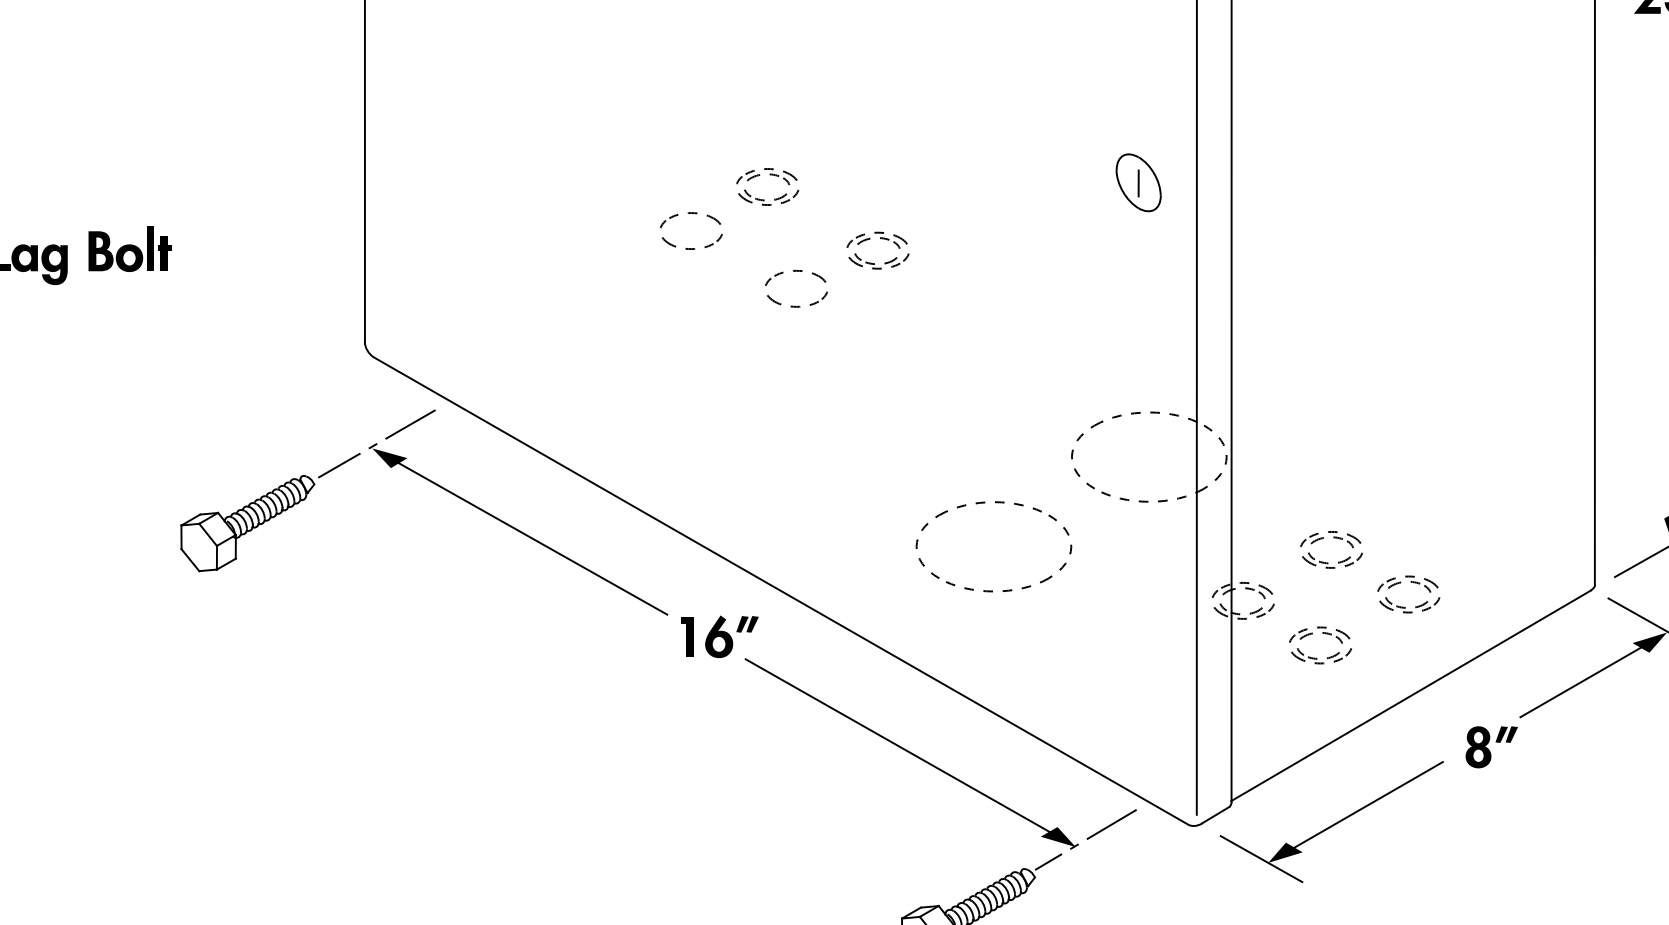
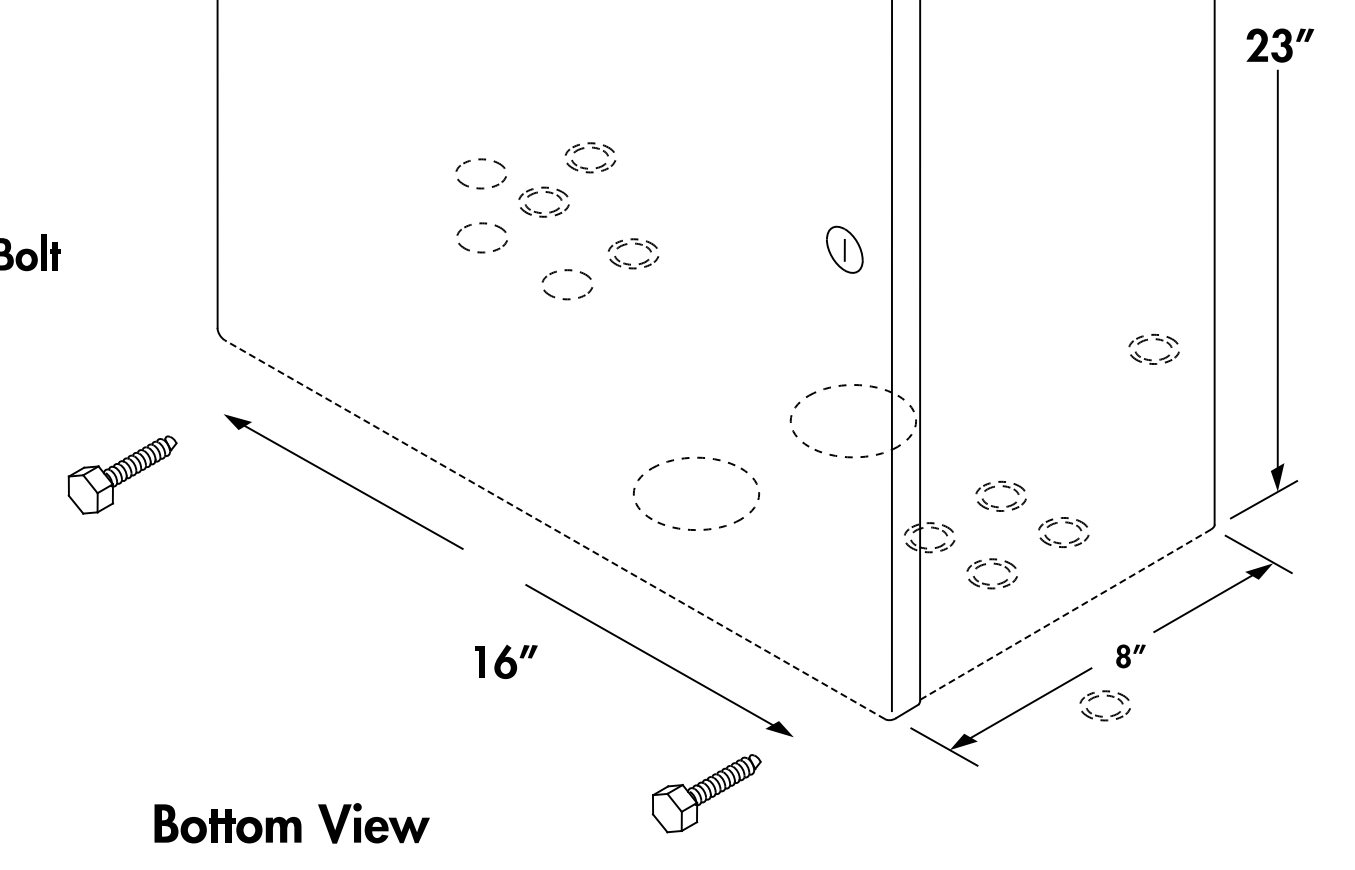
part: (827, 120) -> (592, 148), added
part: (689, 135) -> (480, 160), added
part: (1138, 182) -> (844, 249), moved
part: (1523, 357) -> (1156, 340), added
line: (375, 443) -> (226, 410), removed
part: (995, 503) -> (697, 458), moved
line: (780, 590) -> (554, 529), solid -> dashed
part: (720, 636) -> (506, 661), moved
line: (1410, 695) -> (1065, 614), solid -> dashed
part: (1491, 747) -> (1130, 656), size x0.7
part: (1461, 796) -> (1106, 696), added
line: (1085, 839) -> (801, 731), removed

